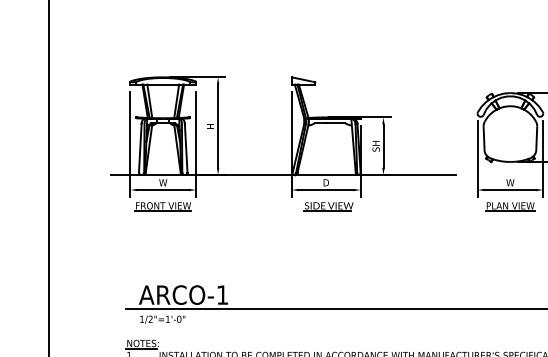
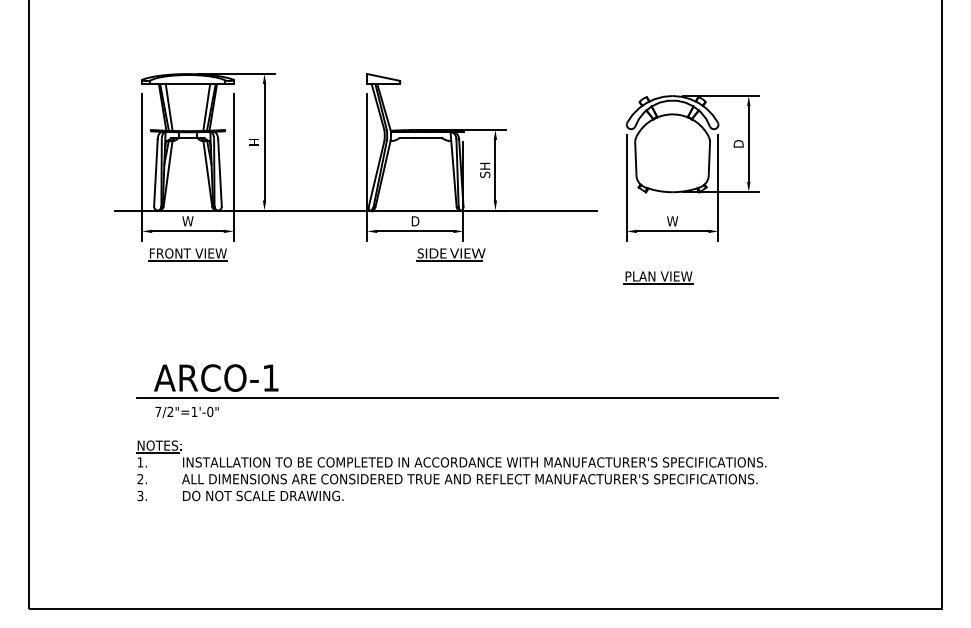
part: (328, 206) -> (450, 254), moved
part: (510, 206) -> (658, 277), moved
text: (142, 319) -> (158, 411), 1/2"=1'-0" -> 7/2"=1'-0"

